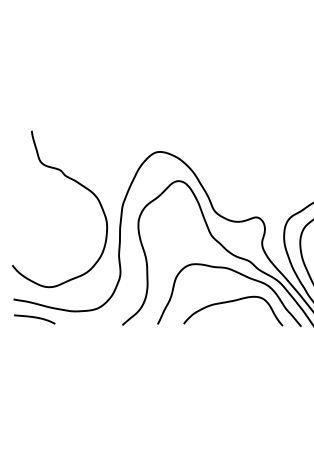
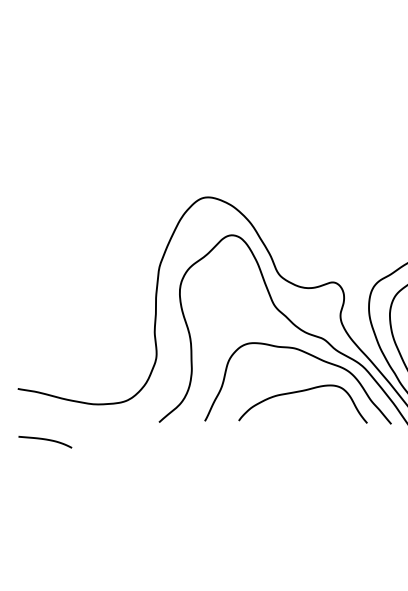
curve: (78, 184) -> (102, 239), removed
curve: (34, 318) -> (44, 440), moved

